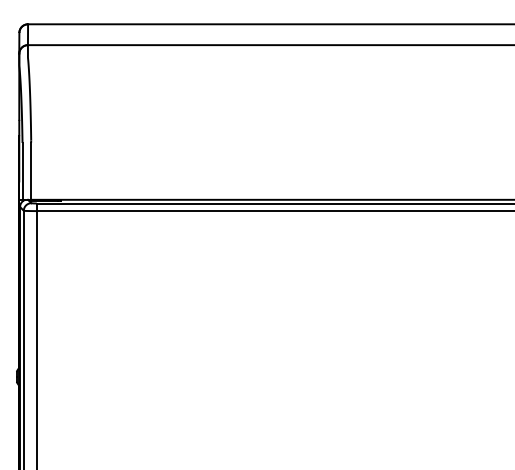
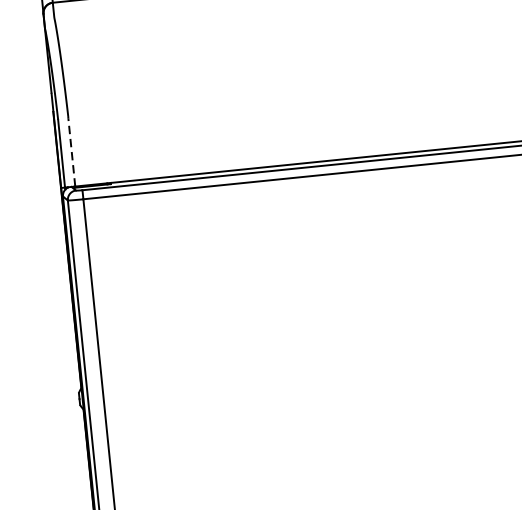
line: (31, 170) -> (72, 151), solid -> dashed

